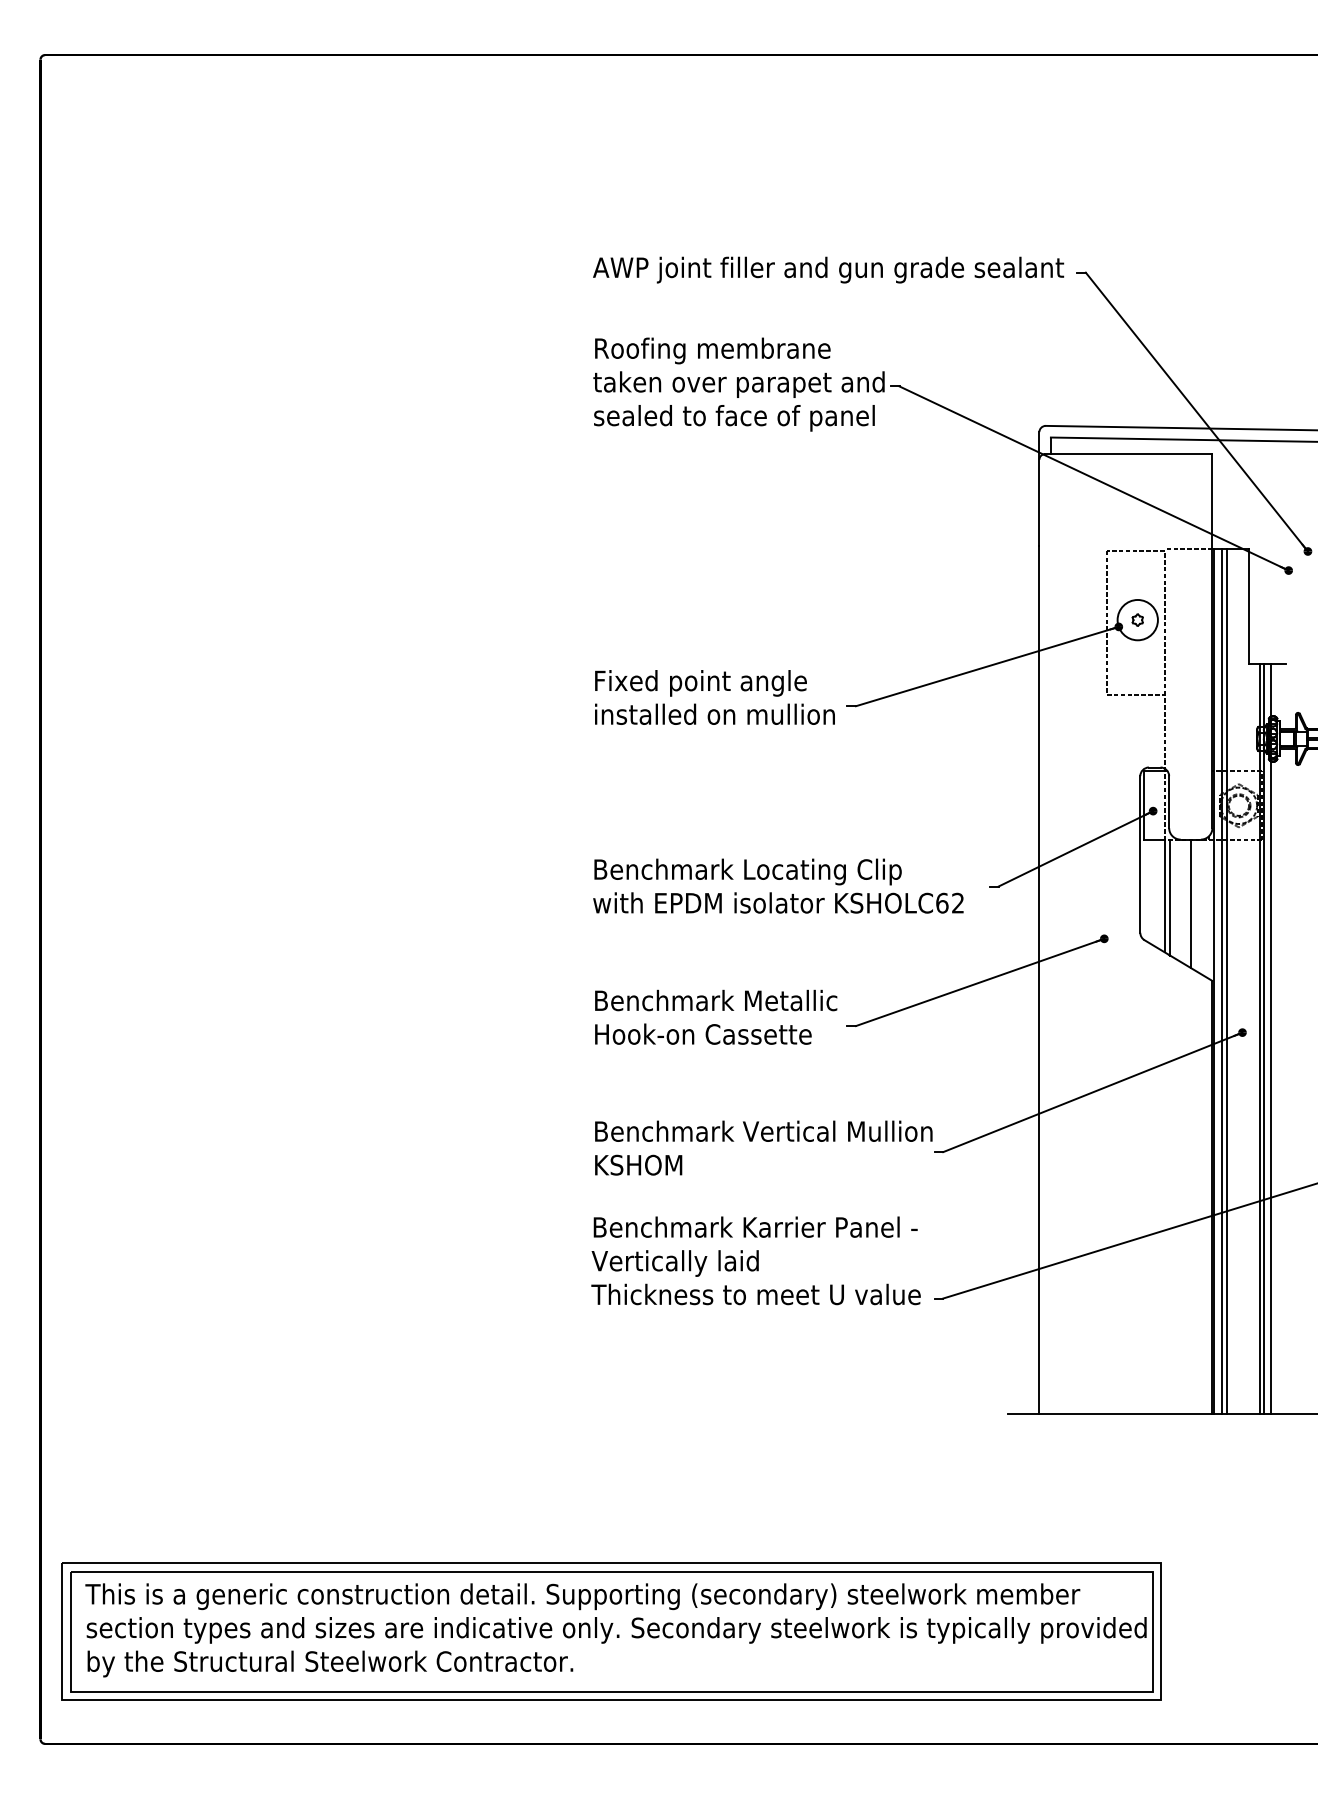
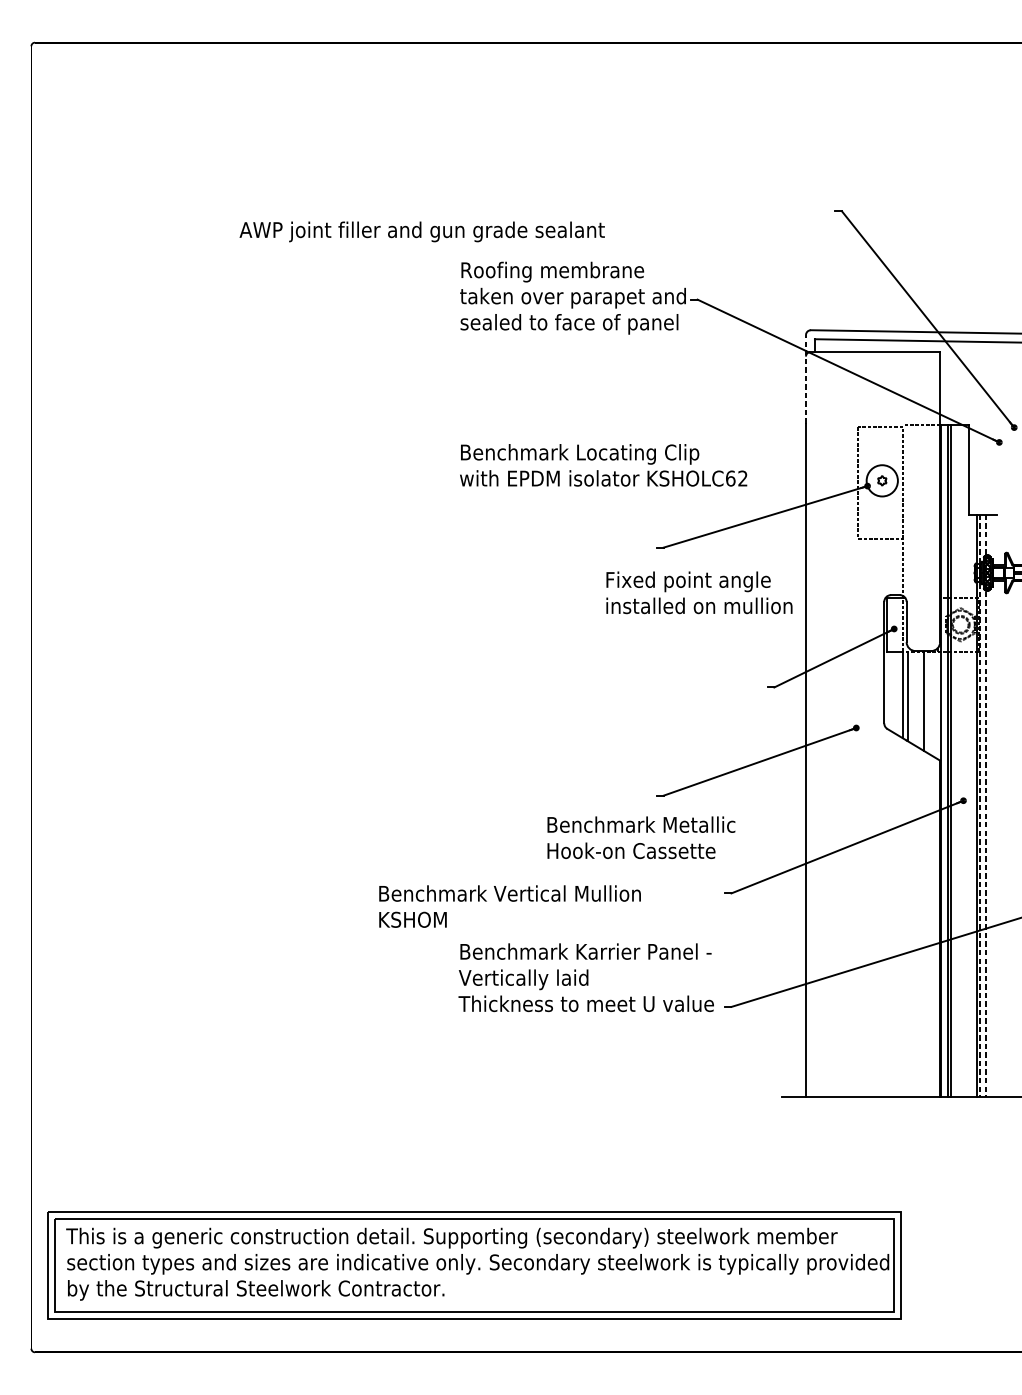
text: (828, 269) -> (422, 231), moved
line: (1039, 488) -> (806, 378), solid -> dashed
text: (714, 697) -> (699, 592), moved
text: (778, 885) -> (603, 464), moved
text: (716, 1016) -> (641, 837), moved
line: (1264, 1039) -> (980, 806), solid -> dashed
line: (1271, 1039) -> (985, 806), solid -> dashed
text: (763, 1147) -> (509, 906), moved

